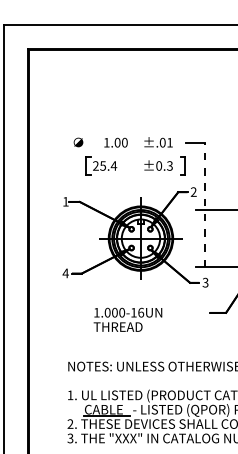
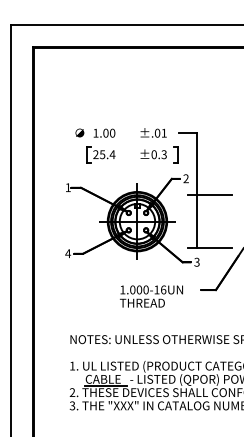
text: (116, 141) -> (104, 132), moved
line: (205, 204) -> (196, 190), dashed -> solid
text: (127, 319) -> (151, 296), moved

